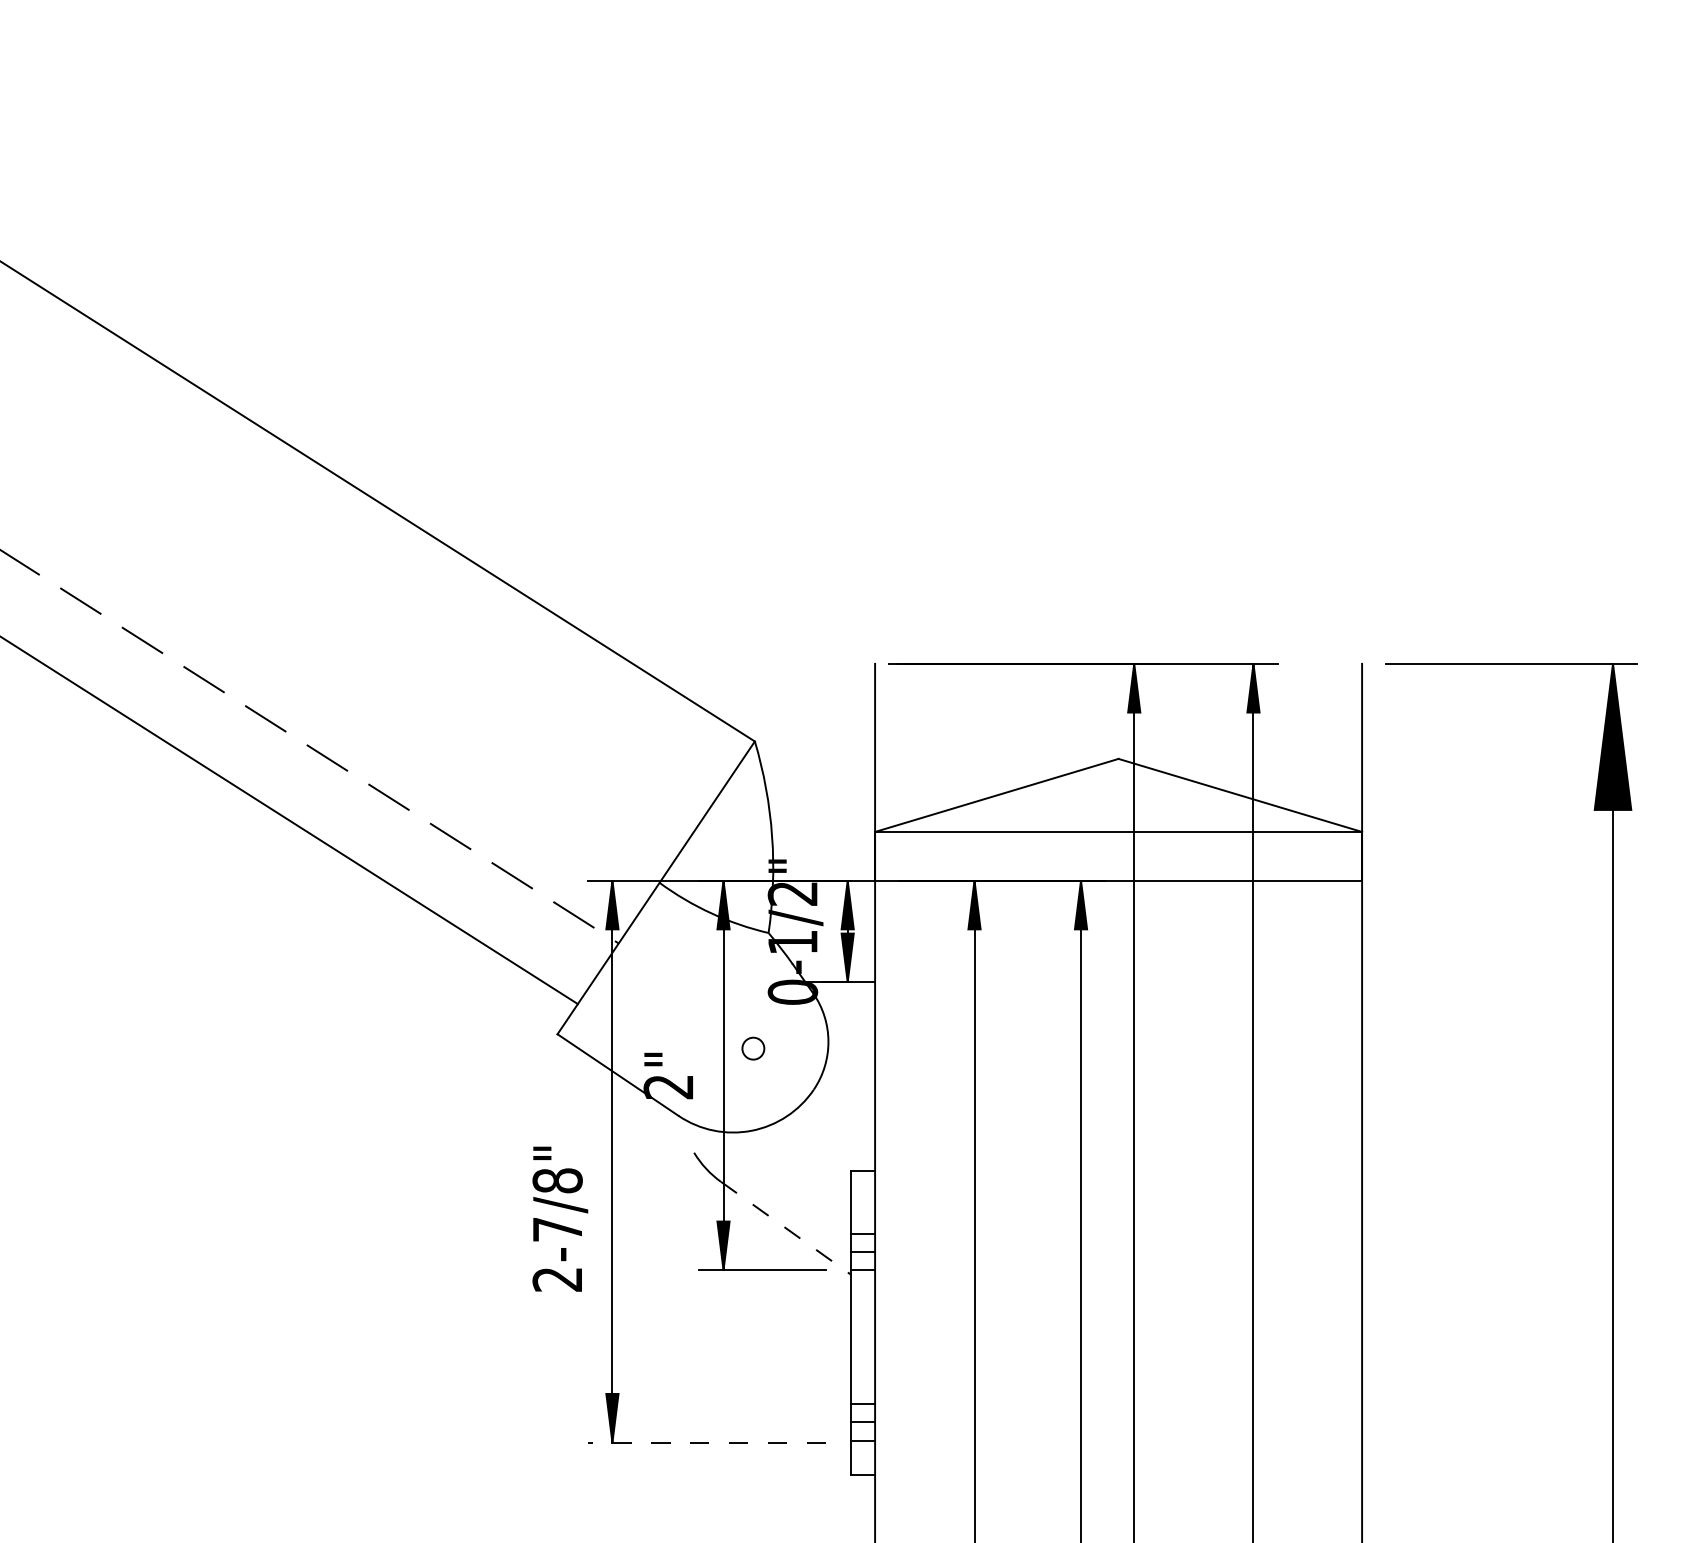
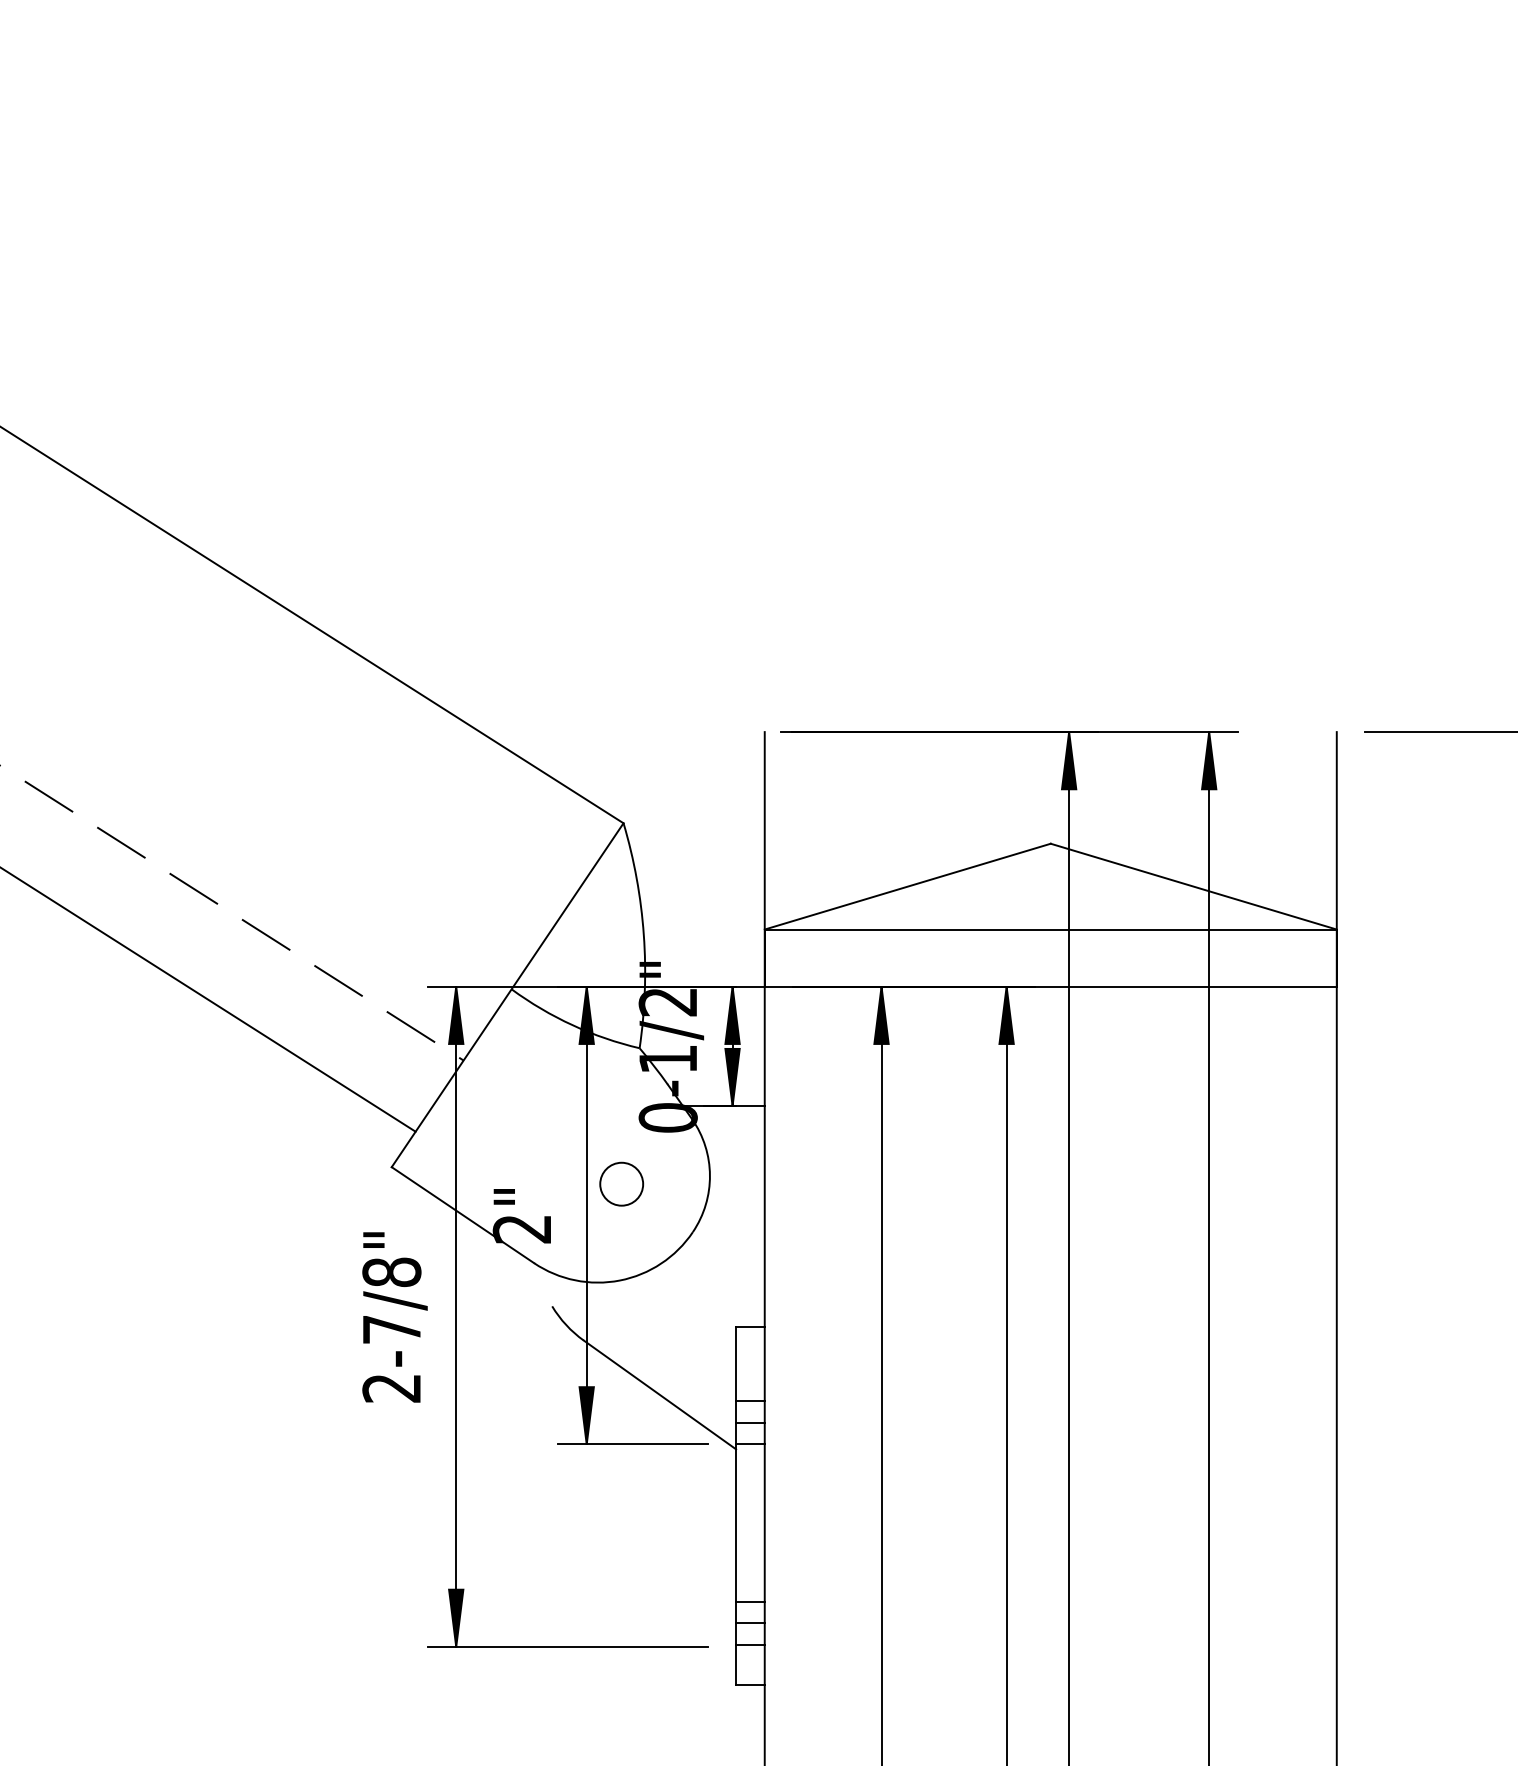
circle: (753, 1048) -> (621, 1183), size x1.67
text: (560, 1218) -> (395, 1316), moved
line: (785, 1228) -> (659, 1395), dashed -> solid
line: (706, 1442) -> (566, 1646), dashed -> solid

